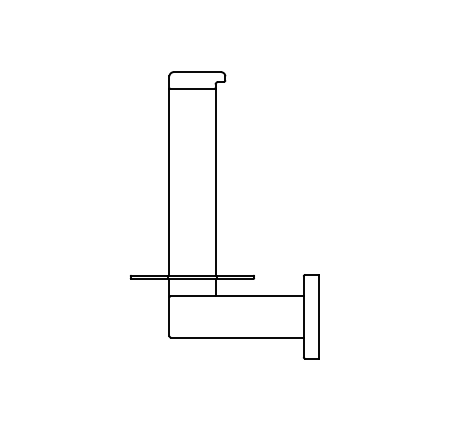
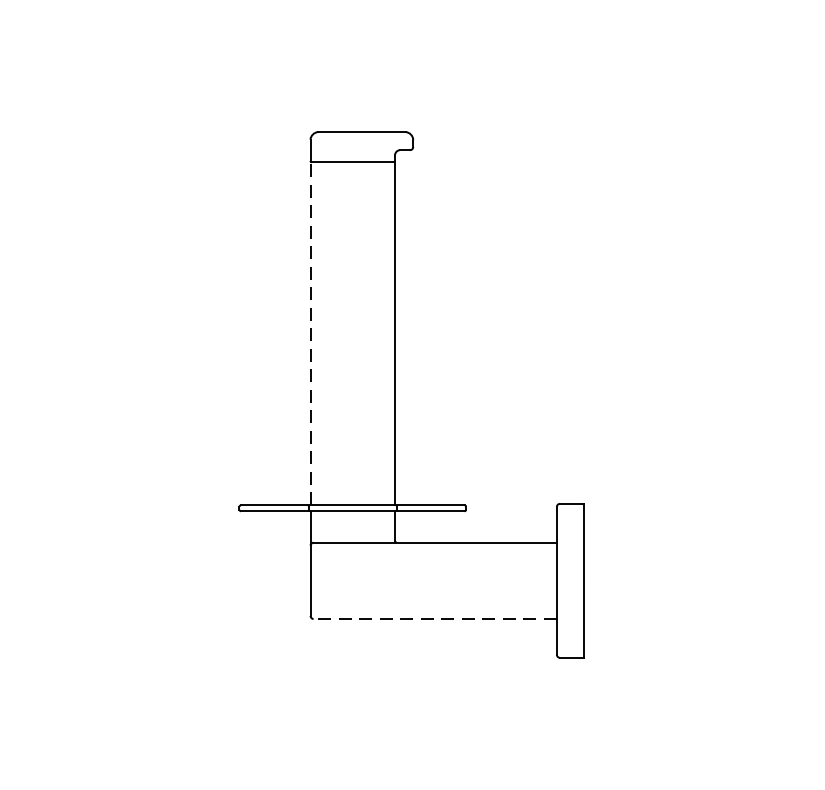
line: (169, 182) -> (310, 334), solid -> dashed
line: (236, 337) -> (433, 618), solid -> dashed

